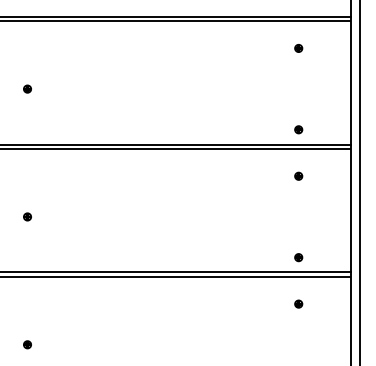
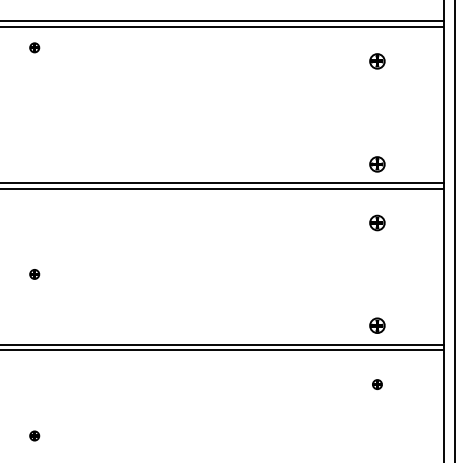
part: (298, 48) -> (377, 61), size x1.6
part: (27, 88) -> (34, 47), moved
part: (298, 129) -> (377, 163), size x1.6
part: (298, 175) -> (377, 222), size x1.6
part: (298, 257) -> (377, 325), size x1.6

